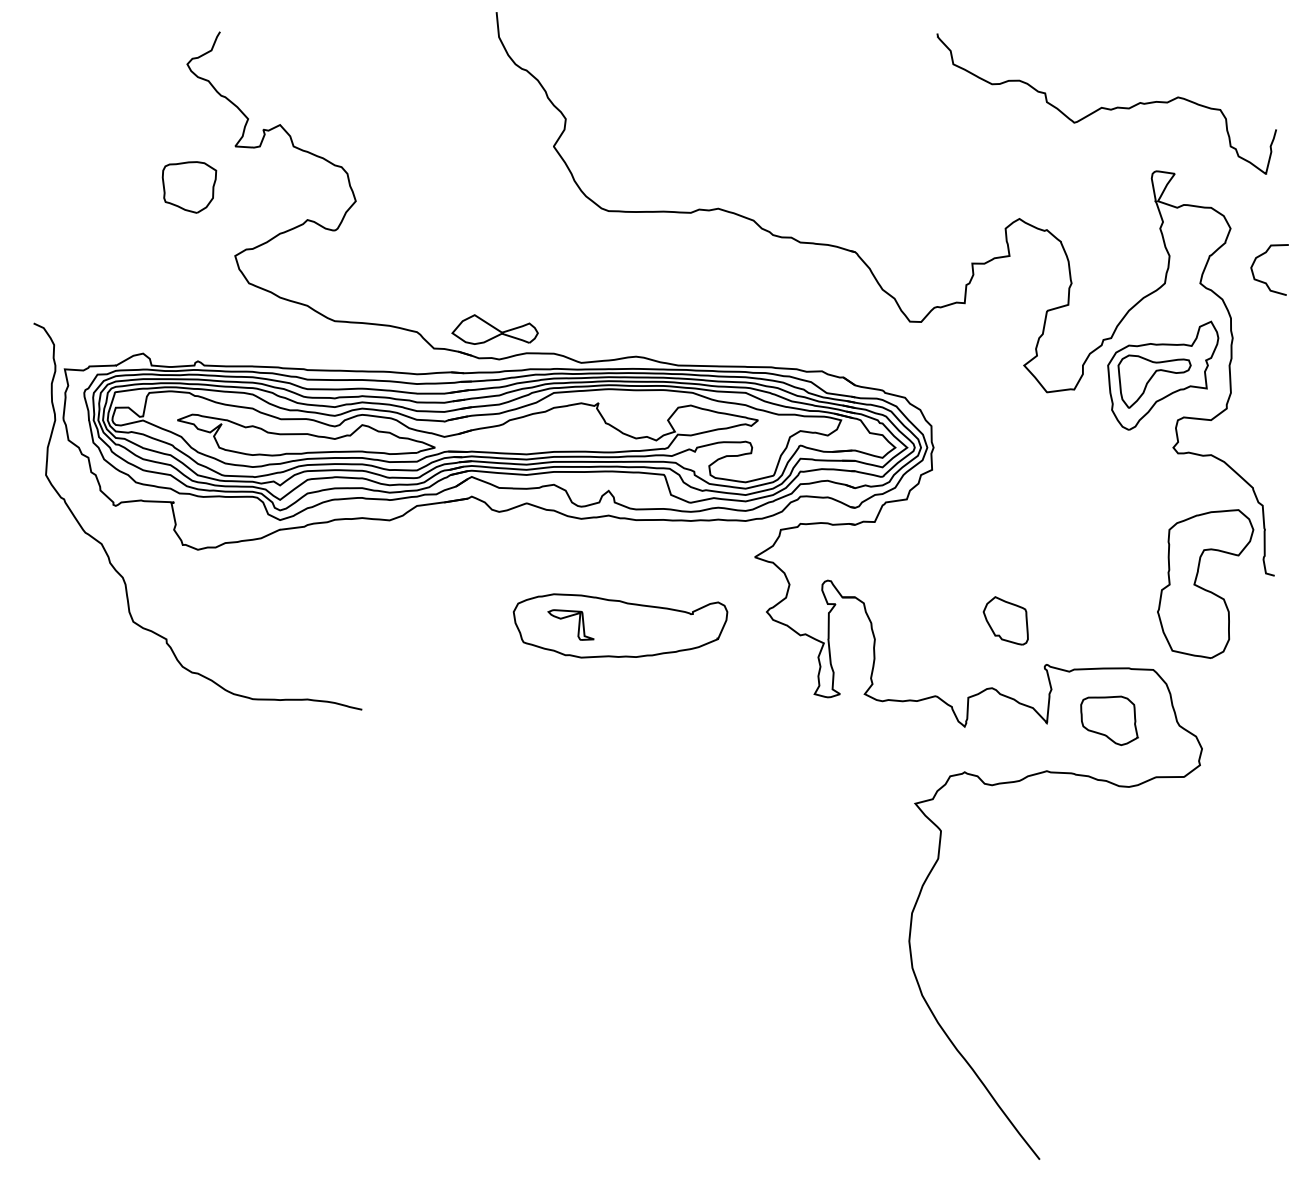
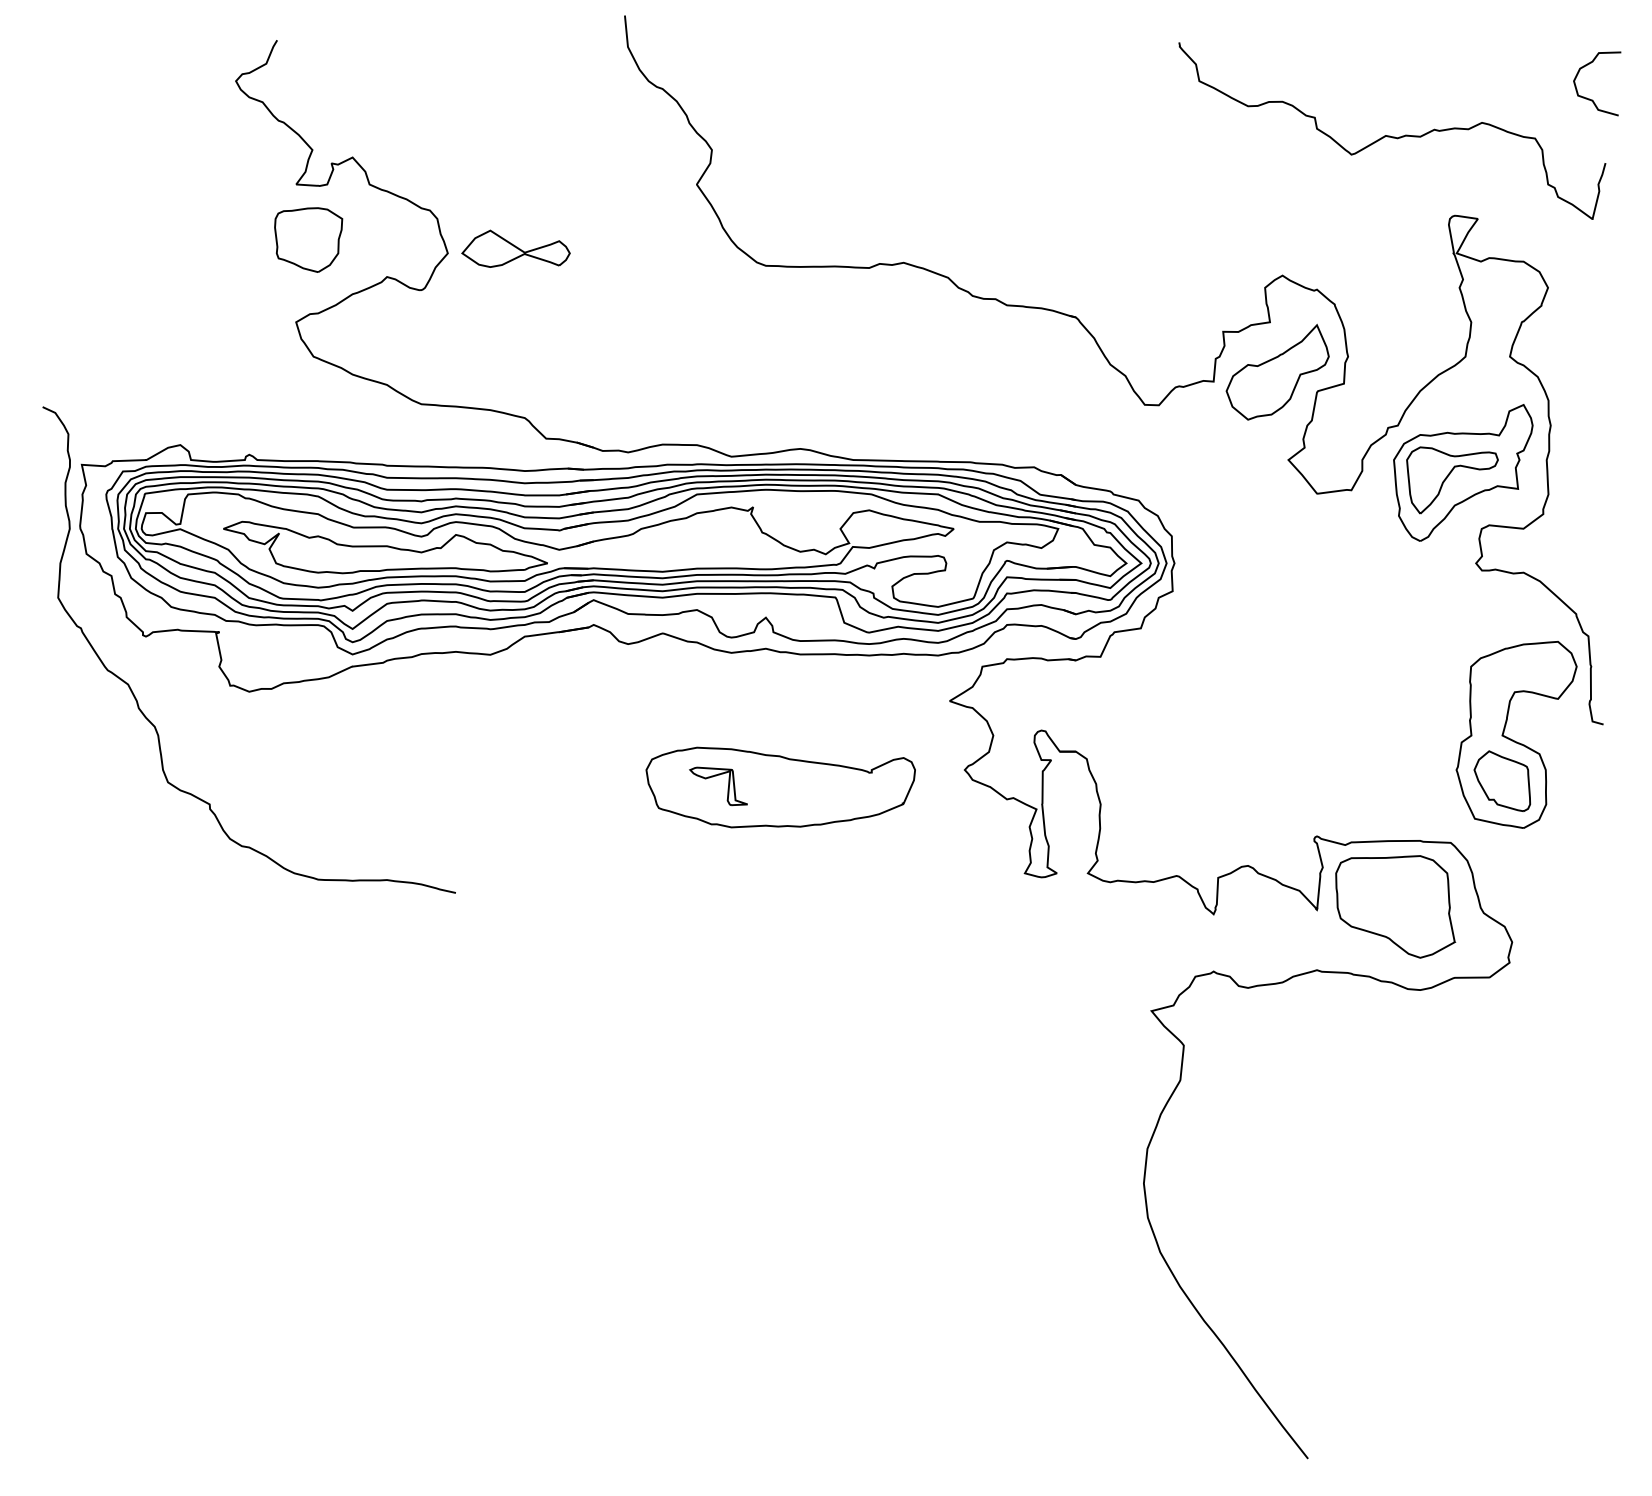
part: (189, 187) -> (308, 239), moved
curve: (1265, 282) -> (1592, 99), moved
part: (1015, 295) -> (1277, 371), added
part: (494, 329) -> (515, 248), moved
part: (1005, 620) -> (1501, 780), moved
part: (1109, 720) -> (1395, 906), size x1.67

